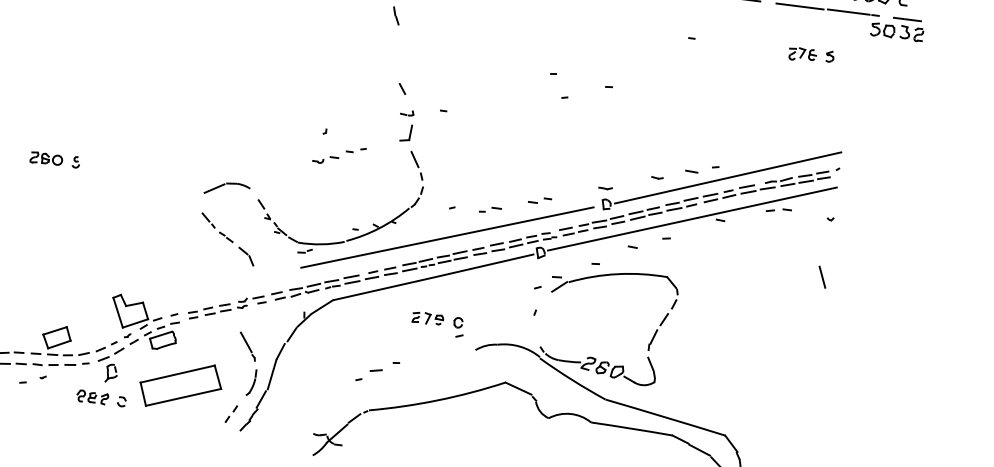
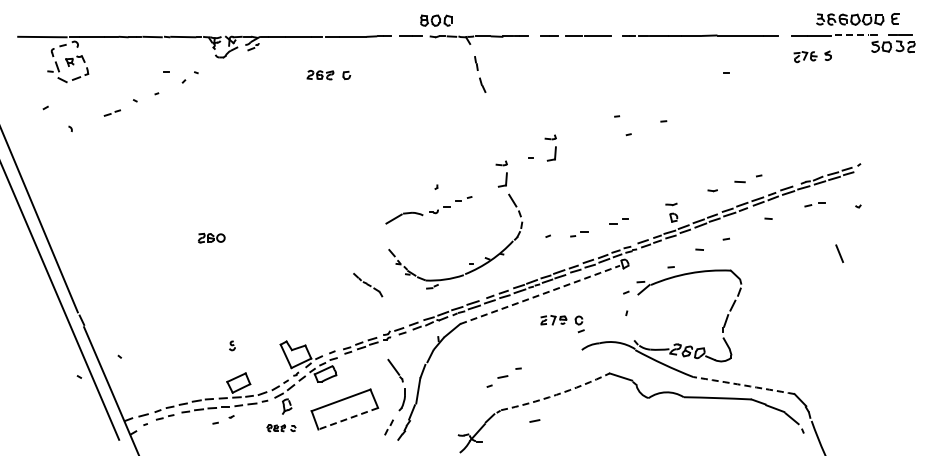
line: (849, 12) -> (852, 35), solid -> dashed
part: (811, 55) -> (812, 56), moved
line: (401, 89) -> (494, 144), removed
part: (468, 101) -> (550, 147), added
part: (76, 161) -> (232, 345), moved
line: (728, 176) -> (770, 182), removed
part: (227, 188) -> (404, 217), moved
line: (692, 218) -> (745, 220), removed
line: (447, 236) -> (547, 260), removed
part: (227, 238) -> (367, 284), size x0.6
line: (822, 276) -> (839, 253), moved
arc: (433, 278) -> (540, 295), solid -> dashed
part: (437, 325) -> (562, 324), moved
part: (101, 397) -> (281, 427), size x0.7
line: (183, 397) -> (348, 418), solid -> dashed
arc: (438, 399) -> (556, 394), solid -> dashed
arc: (664, 417) -> (743, 385), solid -> dashed
line: (407, 427) -> (534, 420), added

